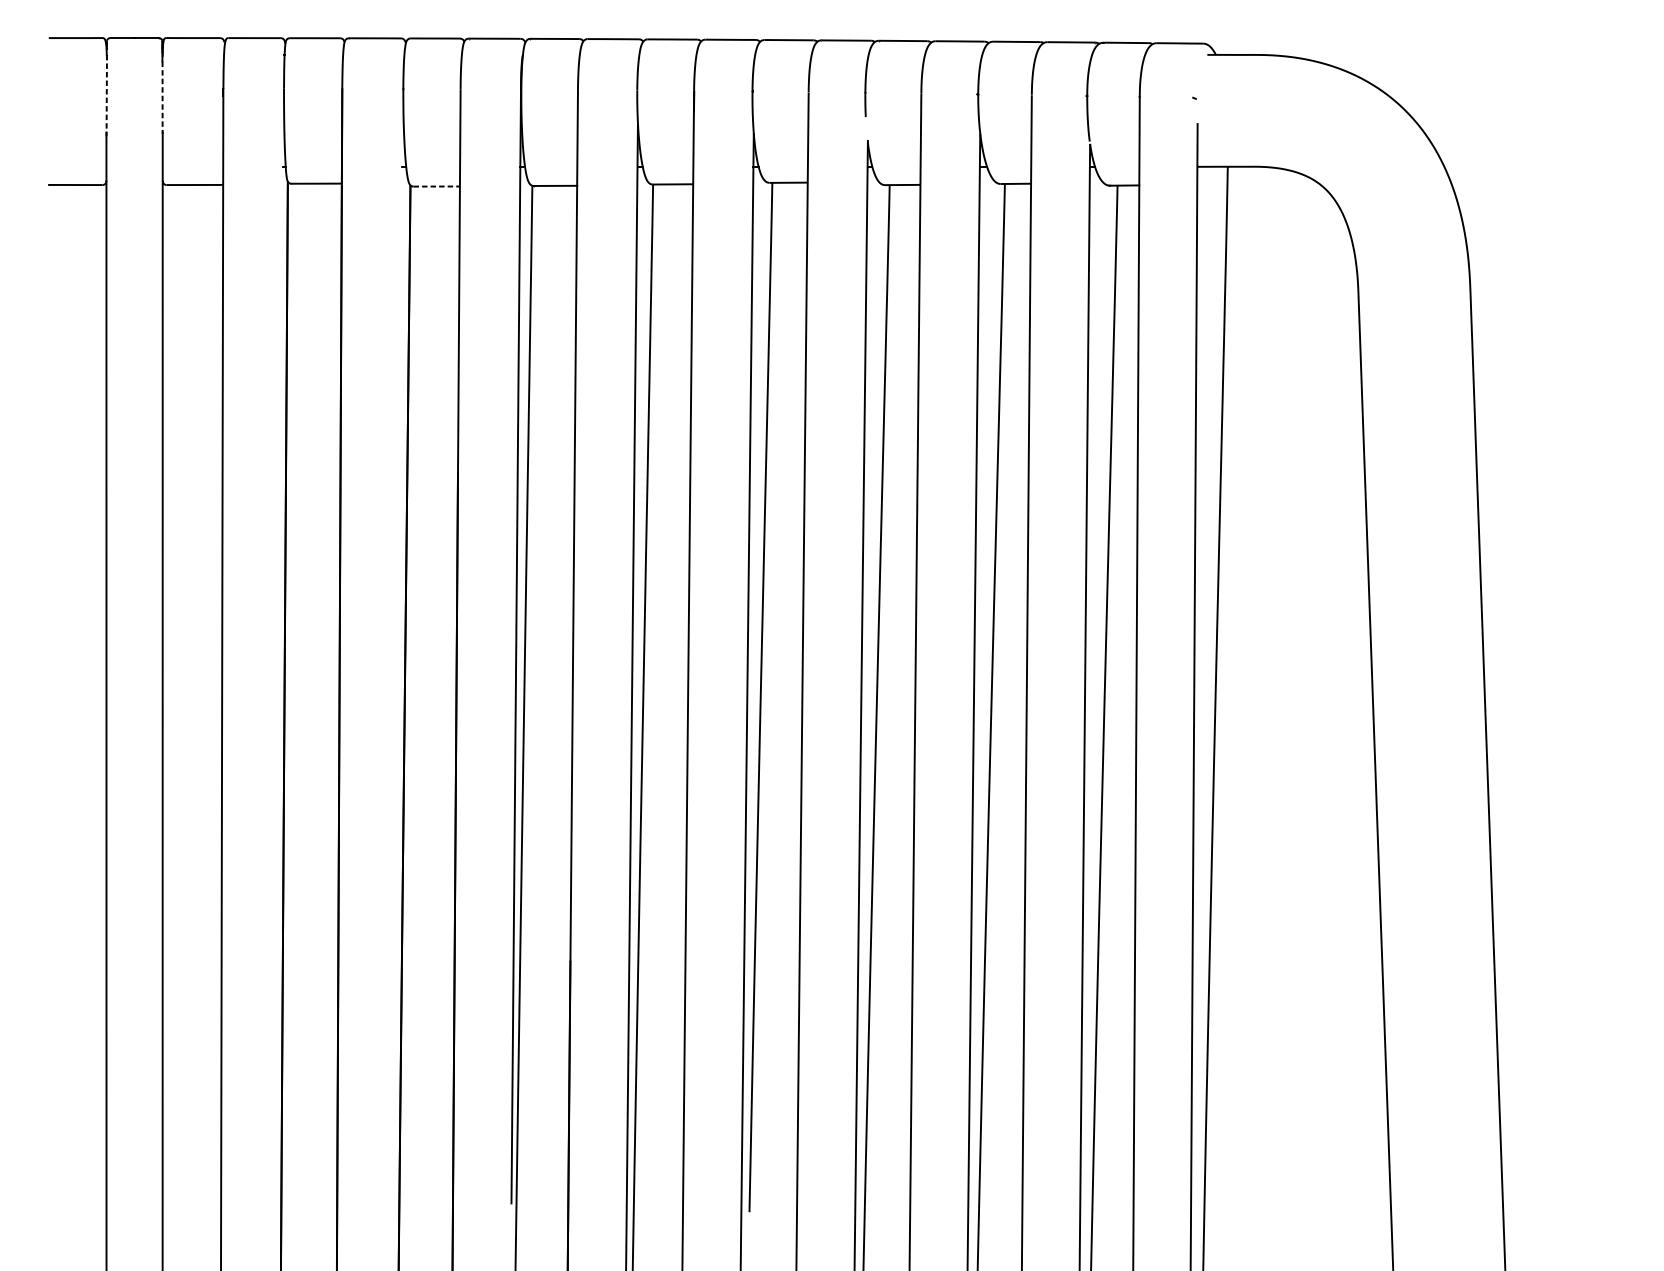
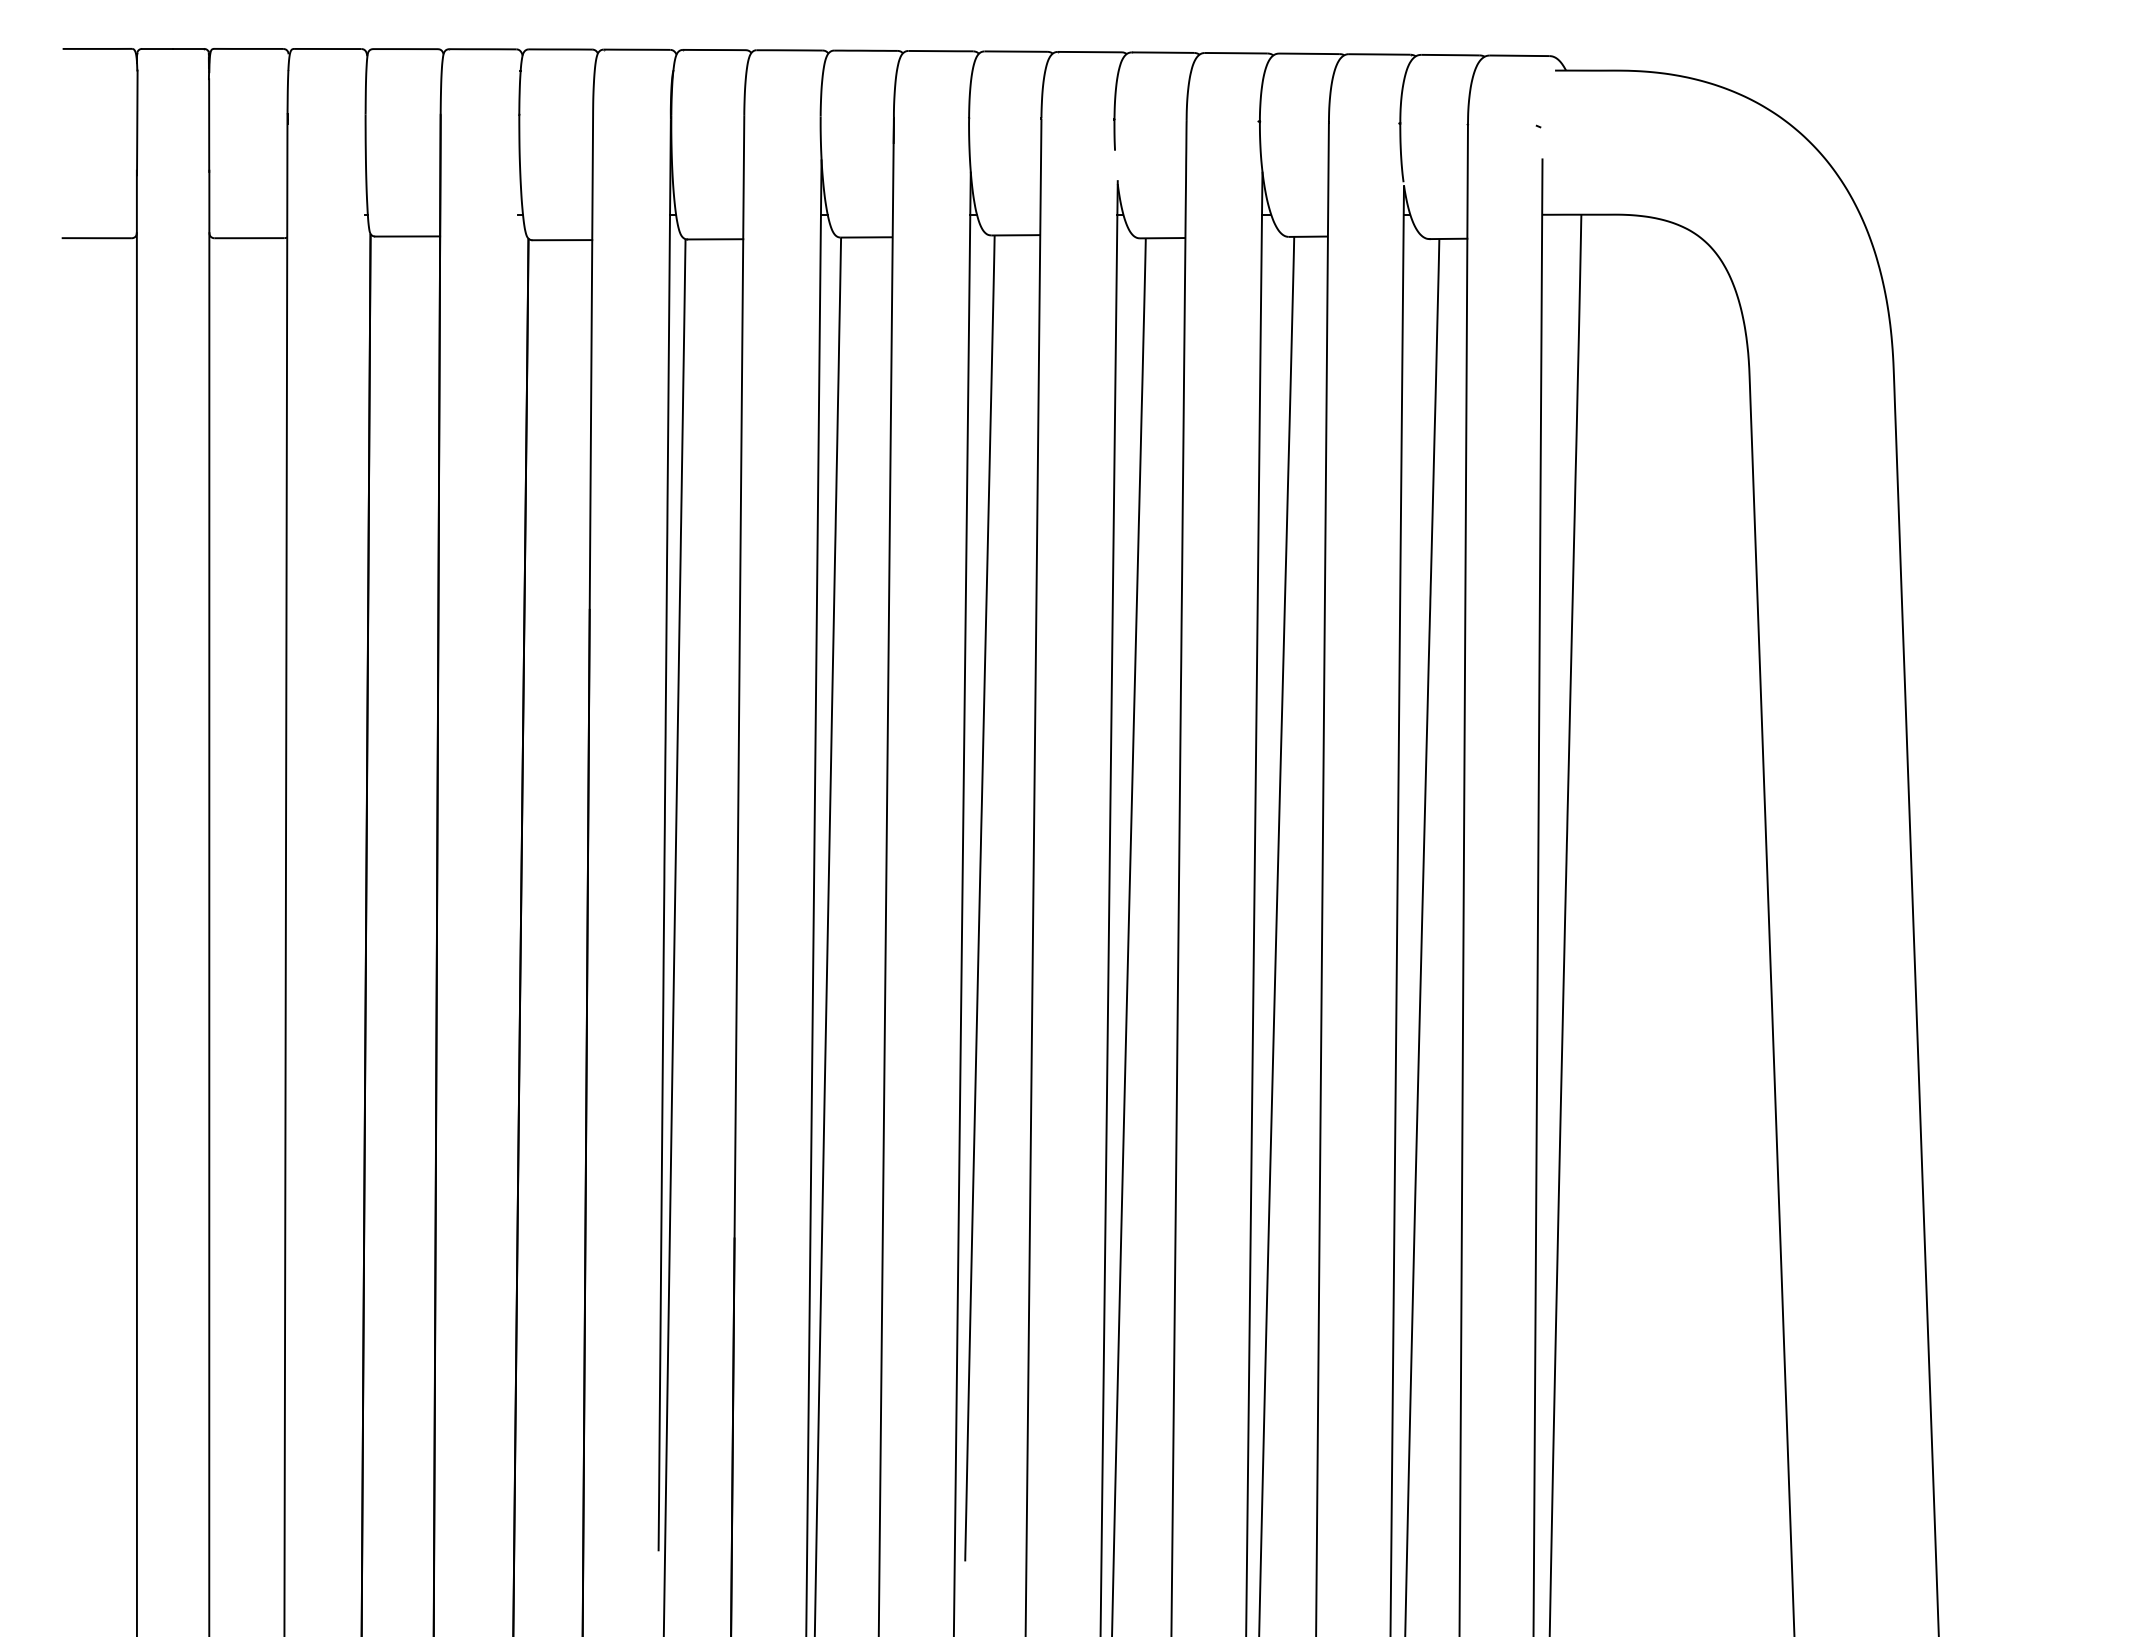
line: (106, 95) -> (137, 123), dashed -> solid
line: (162, 98) -> (209, 126), dashed -> solid
line: (436, 186) -> (562, 240), dashed -> solid

